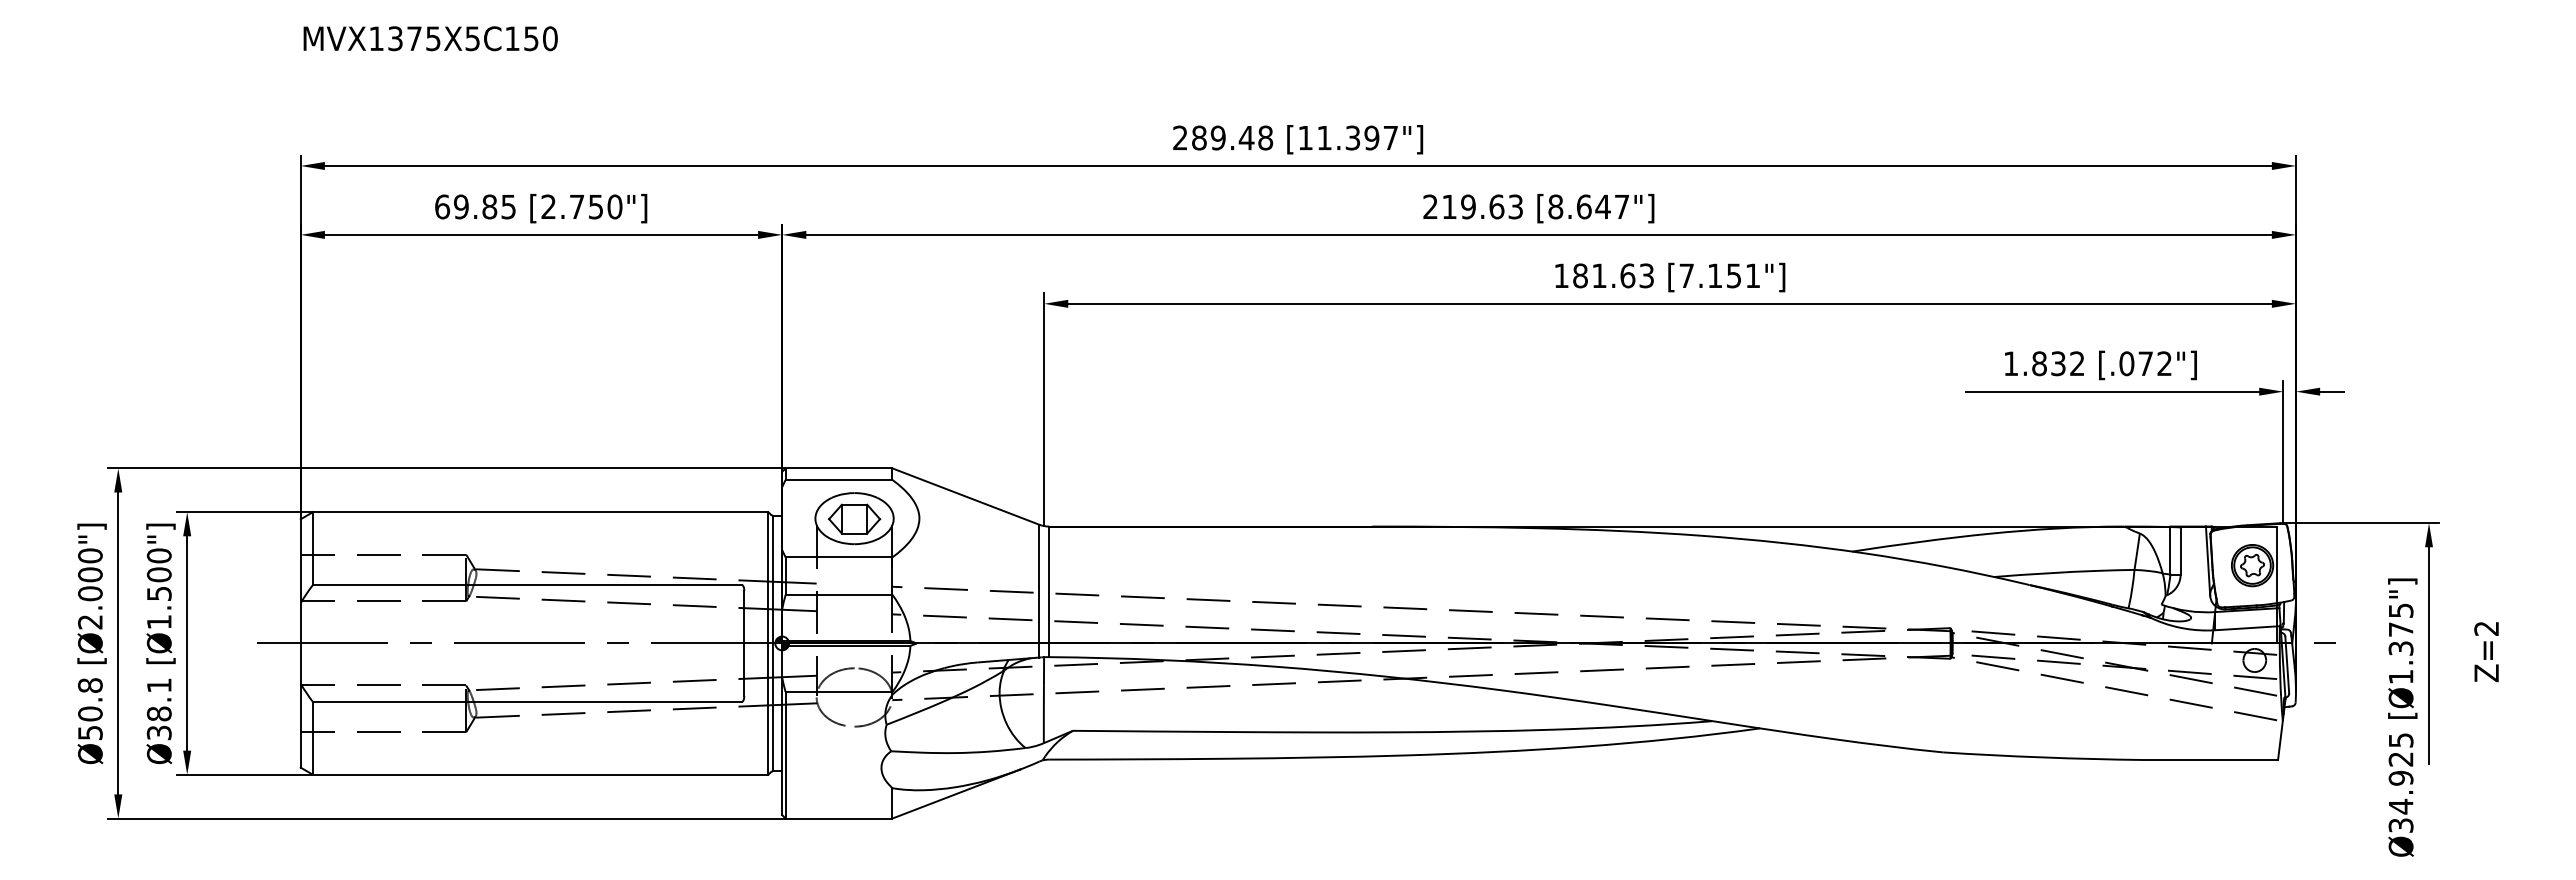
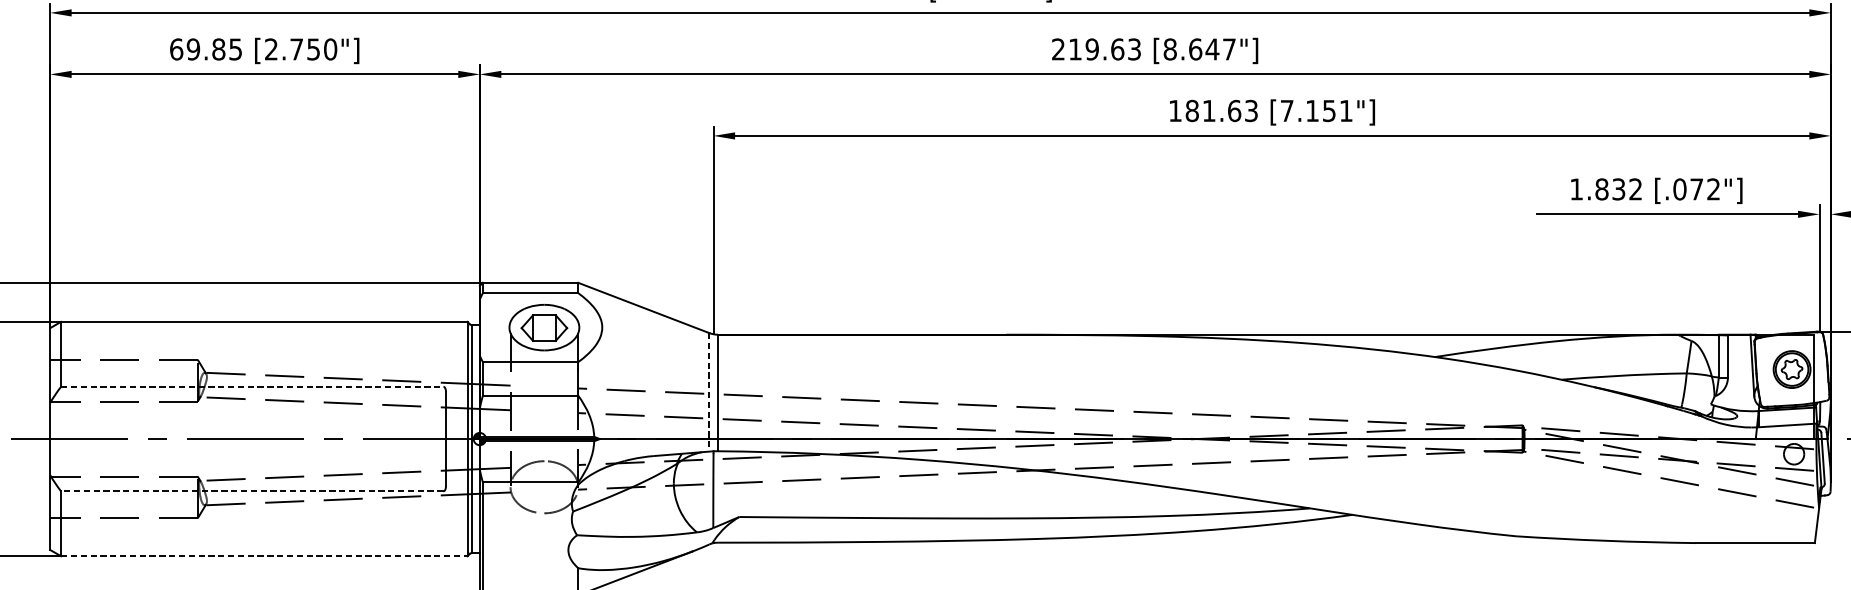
line: (527, 584) -> (252, 386), solid -> dashed
line: (1039, 591) -> (709, 392), solid -> dashed
line: (526, 702) -> (251, 491), solid -> dashed
line: (540, 774) -> (264, 556), solid -> dashed

